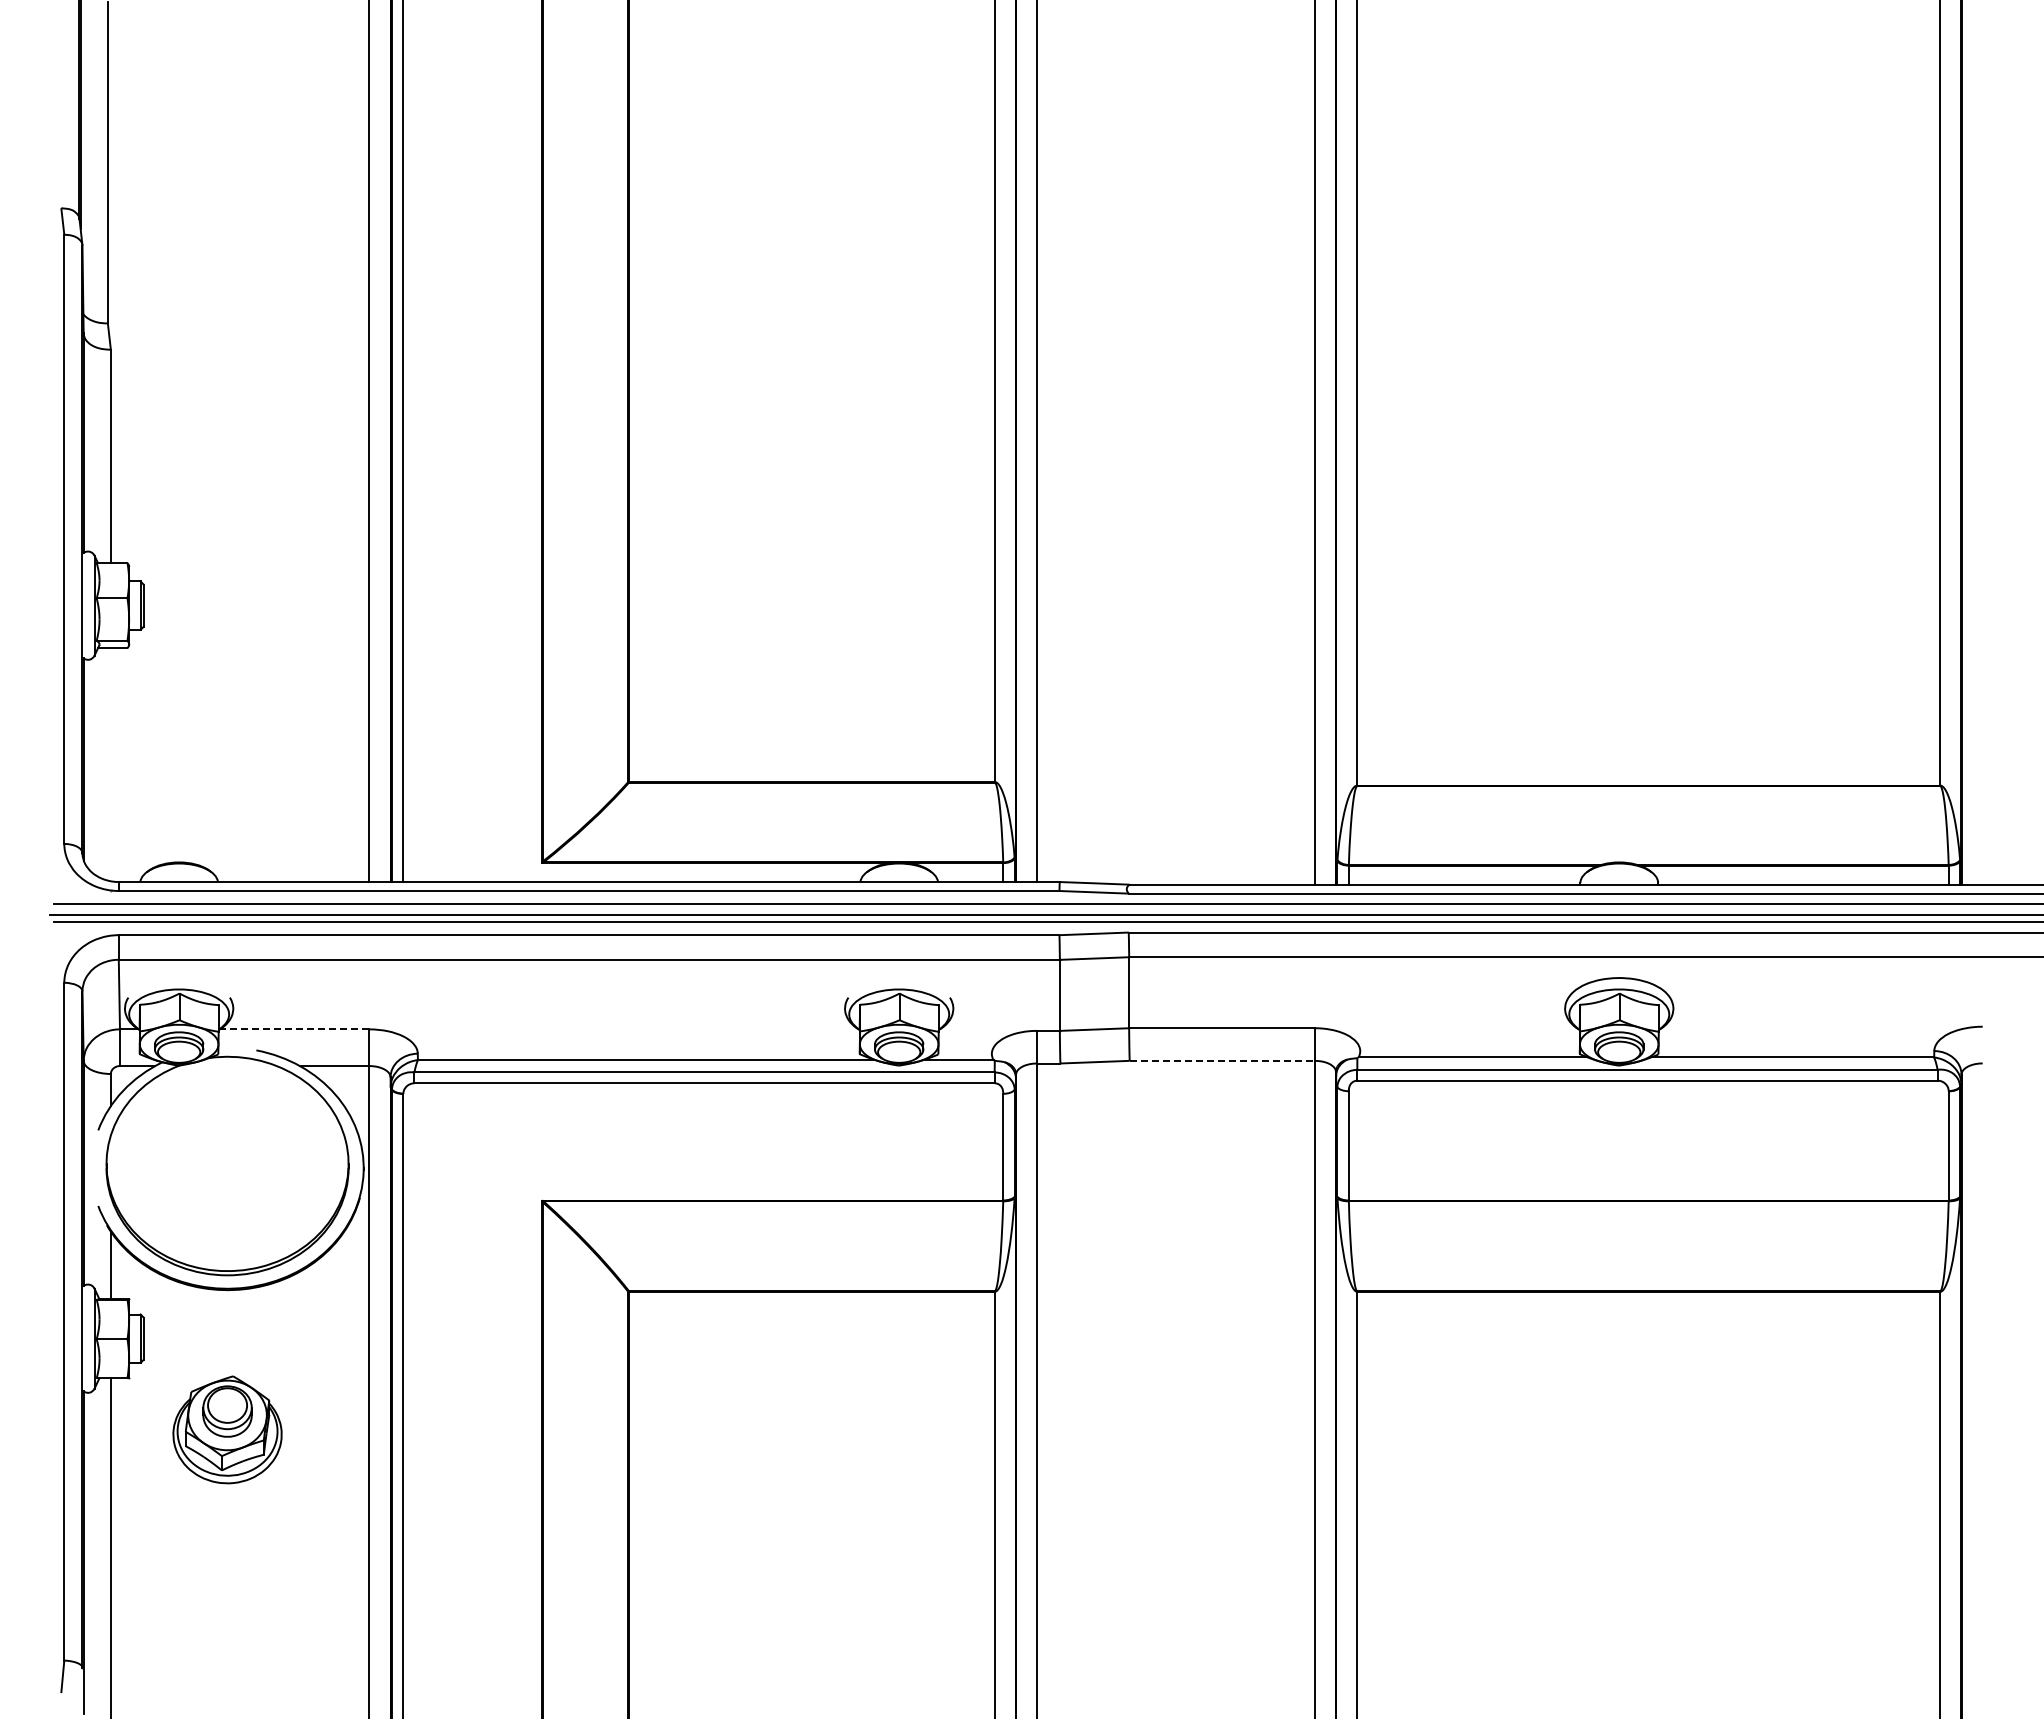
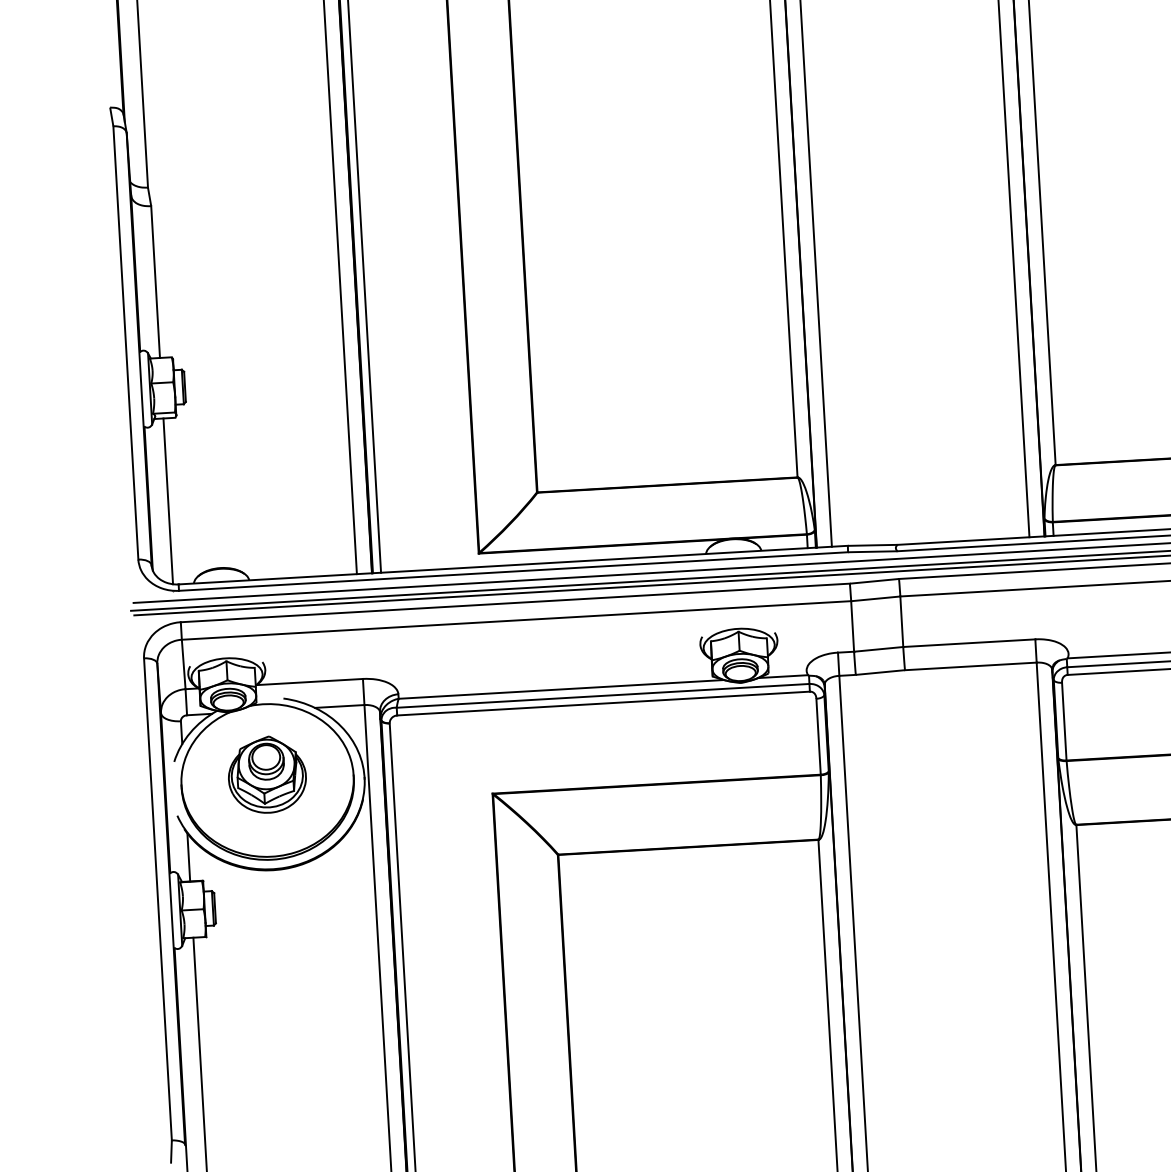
line: (110, 764) -> (167, 501), added
line: (294, 1029) -> (309, 682), dashed -> solid
line: (1222, 1060) -> (970, 666), dashed -> solid
part: (227, 1429) -> (267, 774), moved

